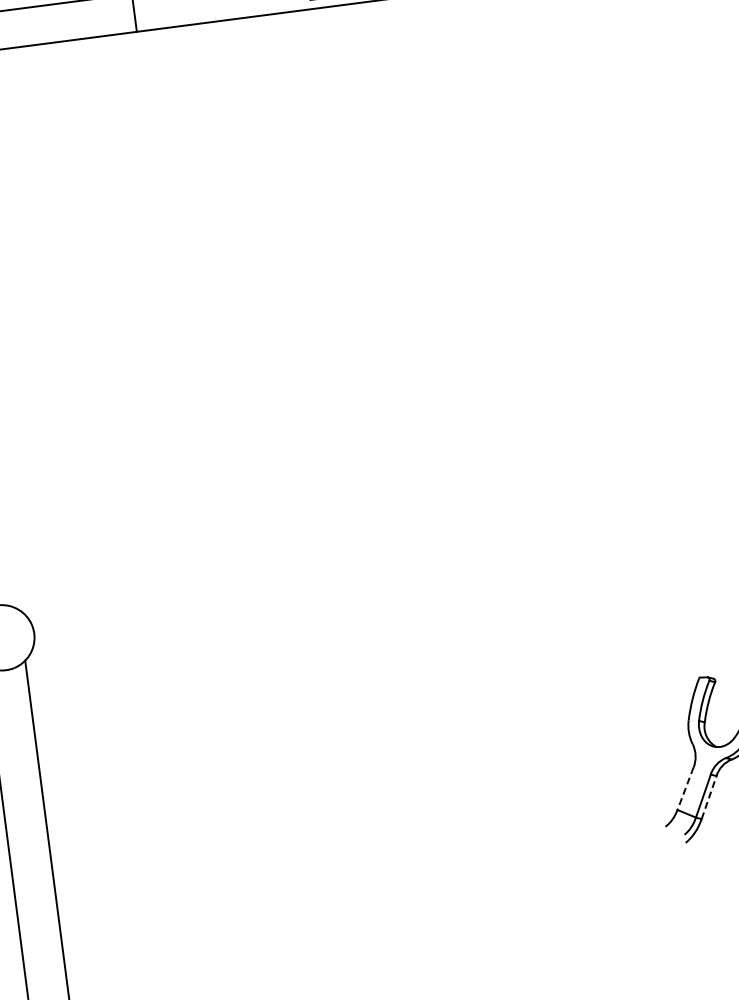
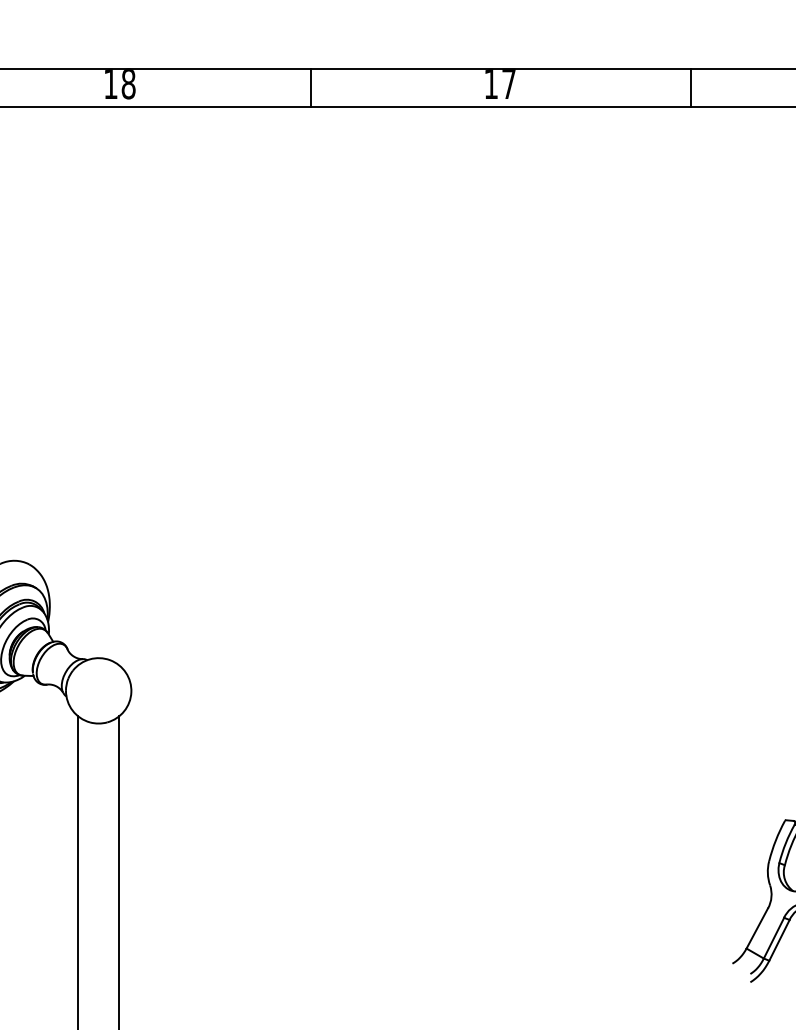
line: (685, 788) -> (757, 928), dashed -> solid
line: (709, 797) -> (779, 940), dashed -> solid

